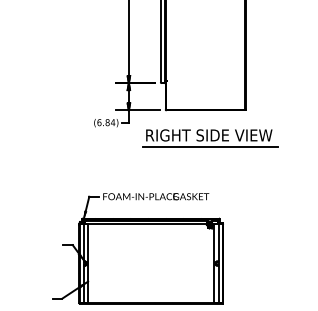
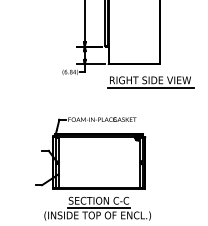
part: (209, 138) -> (150, 82), moved

